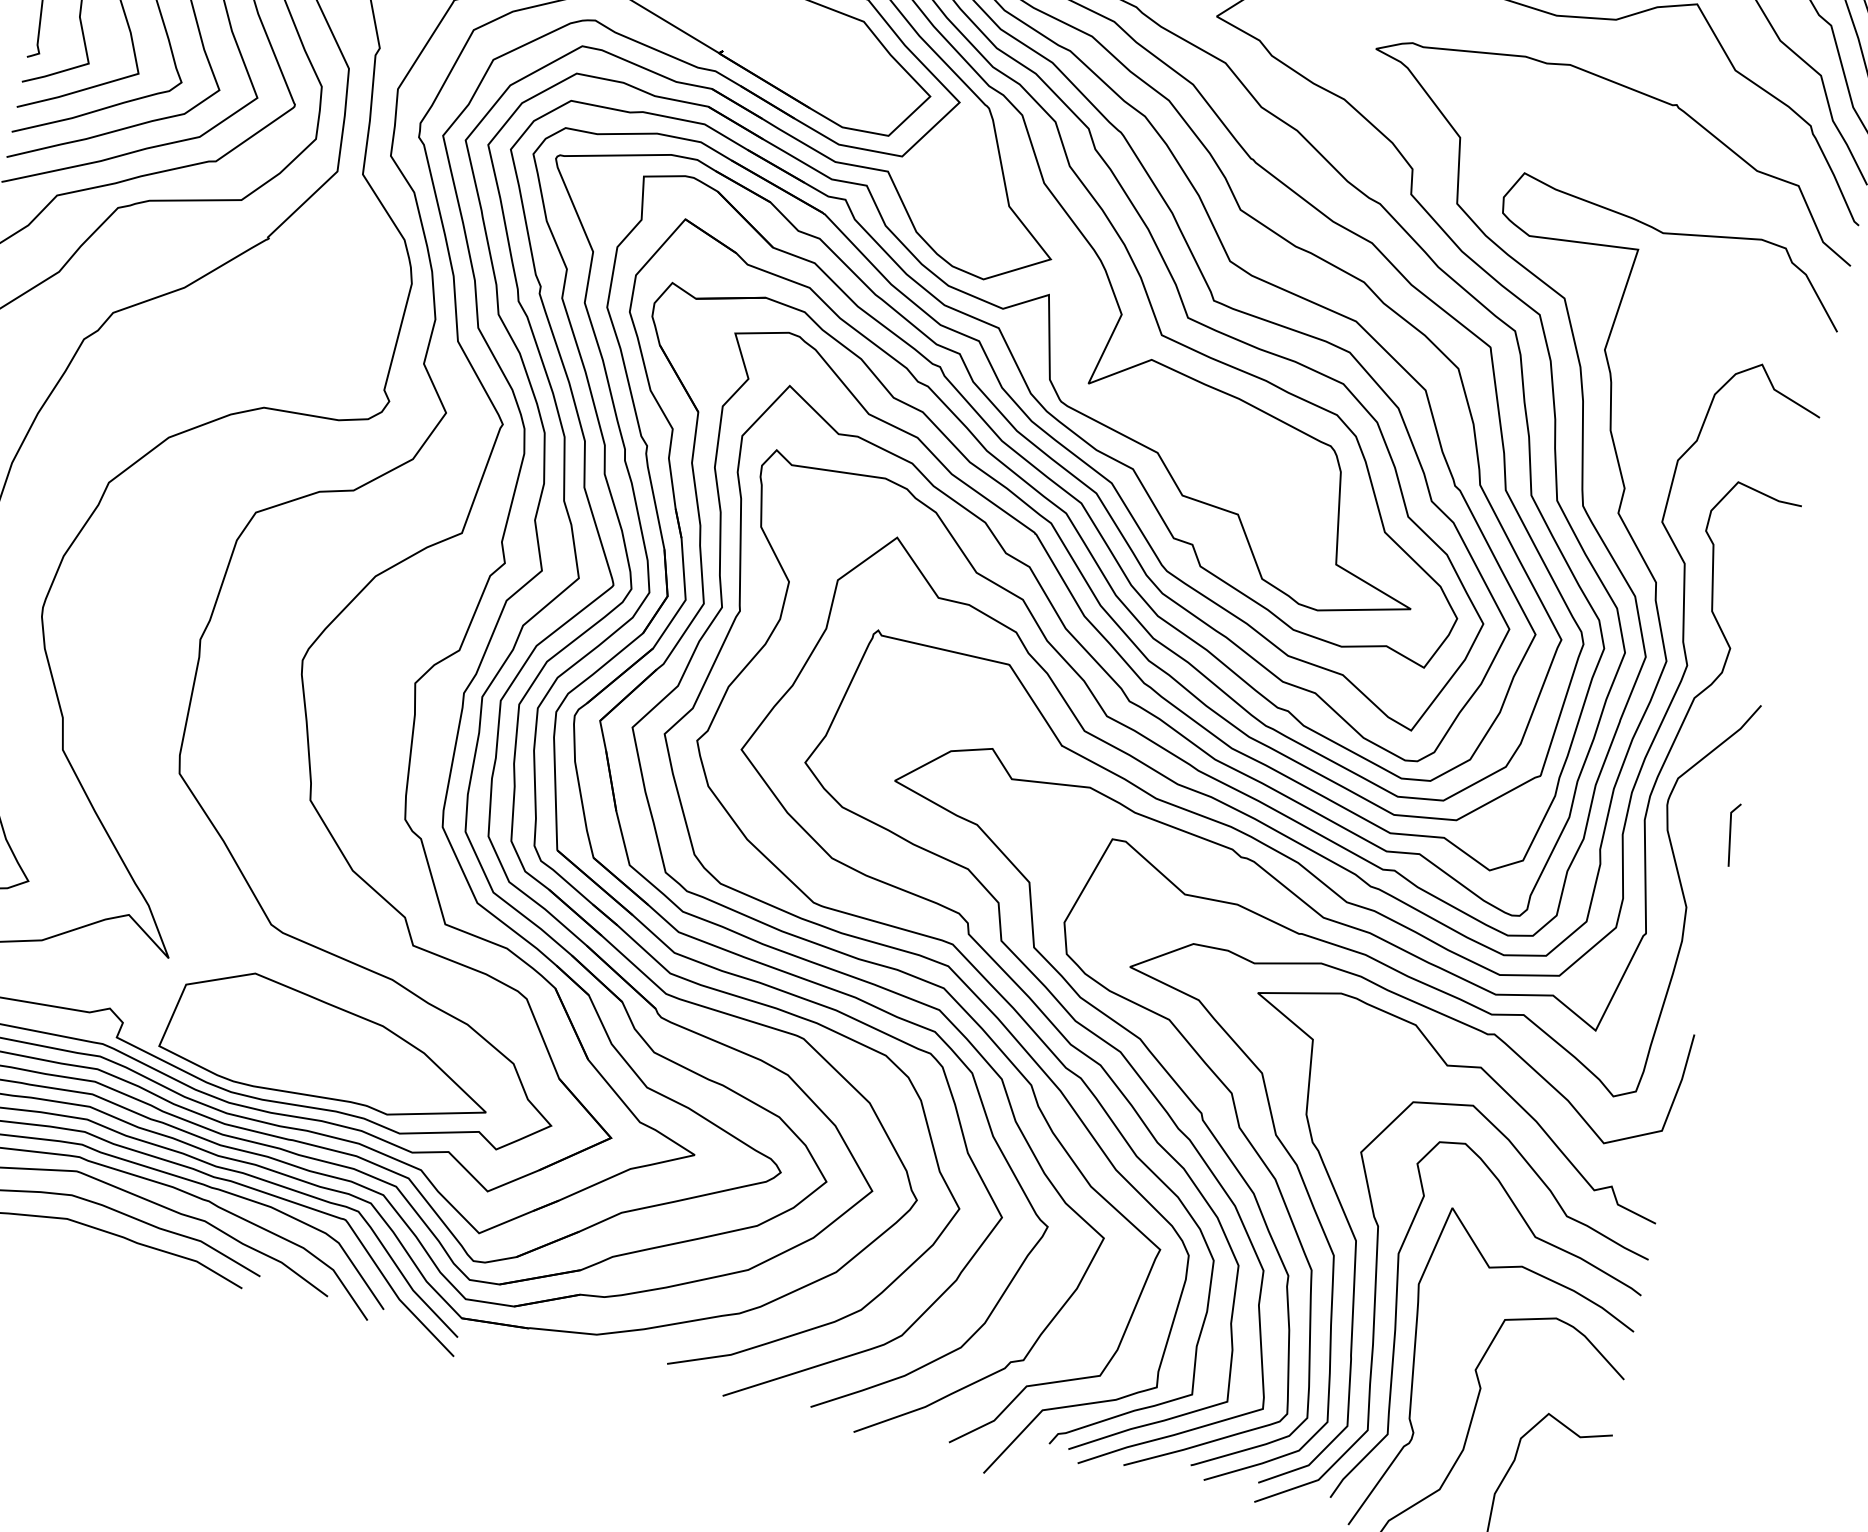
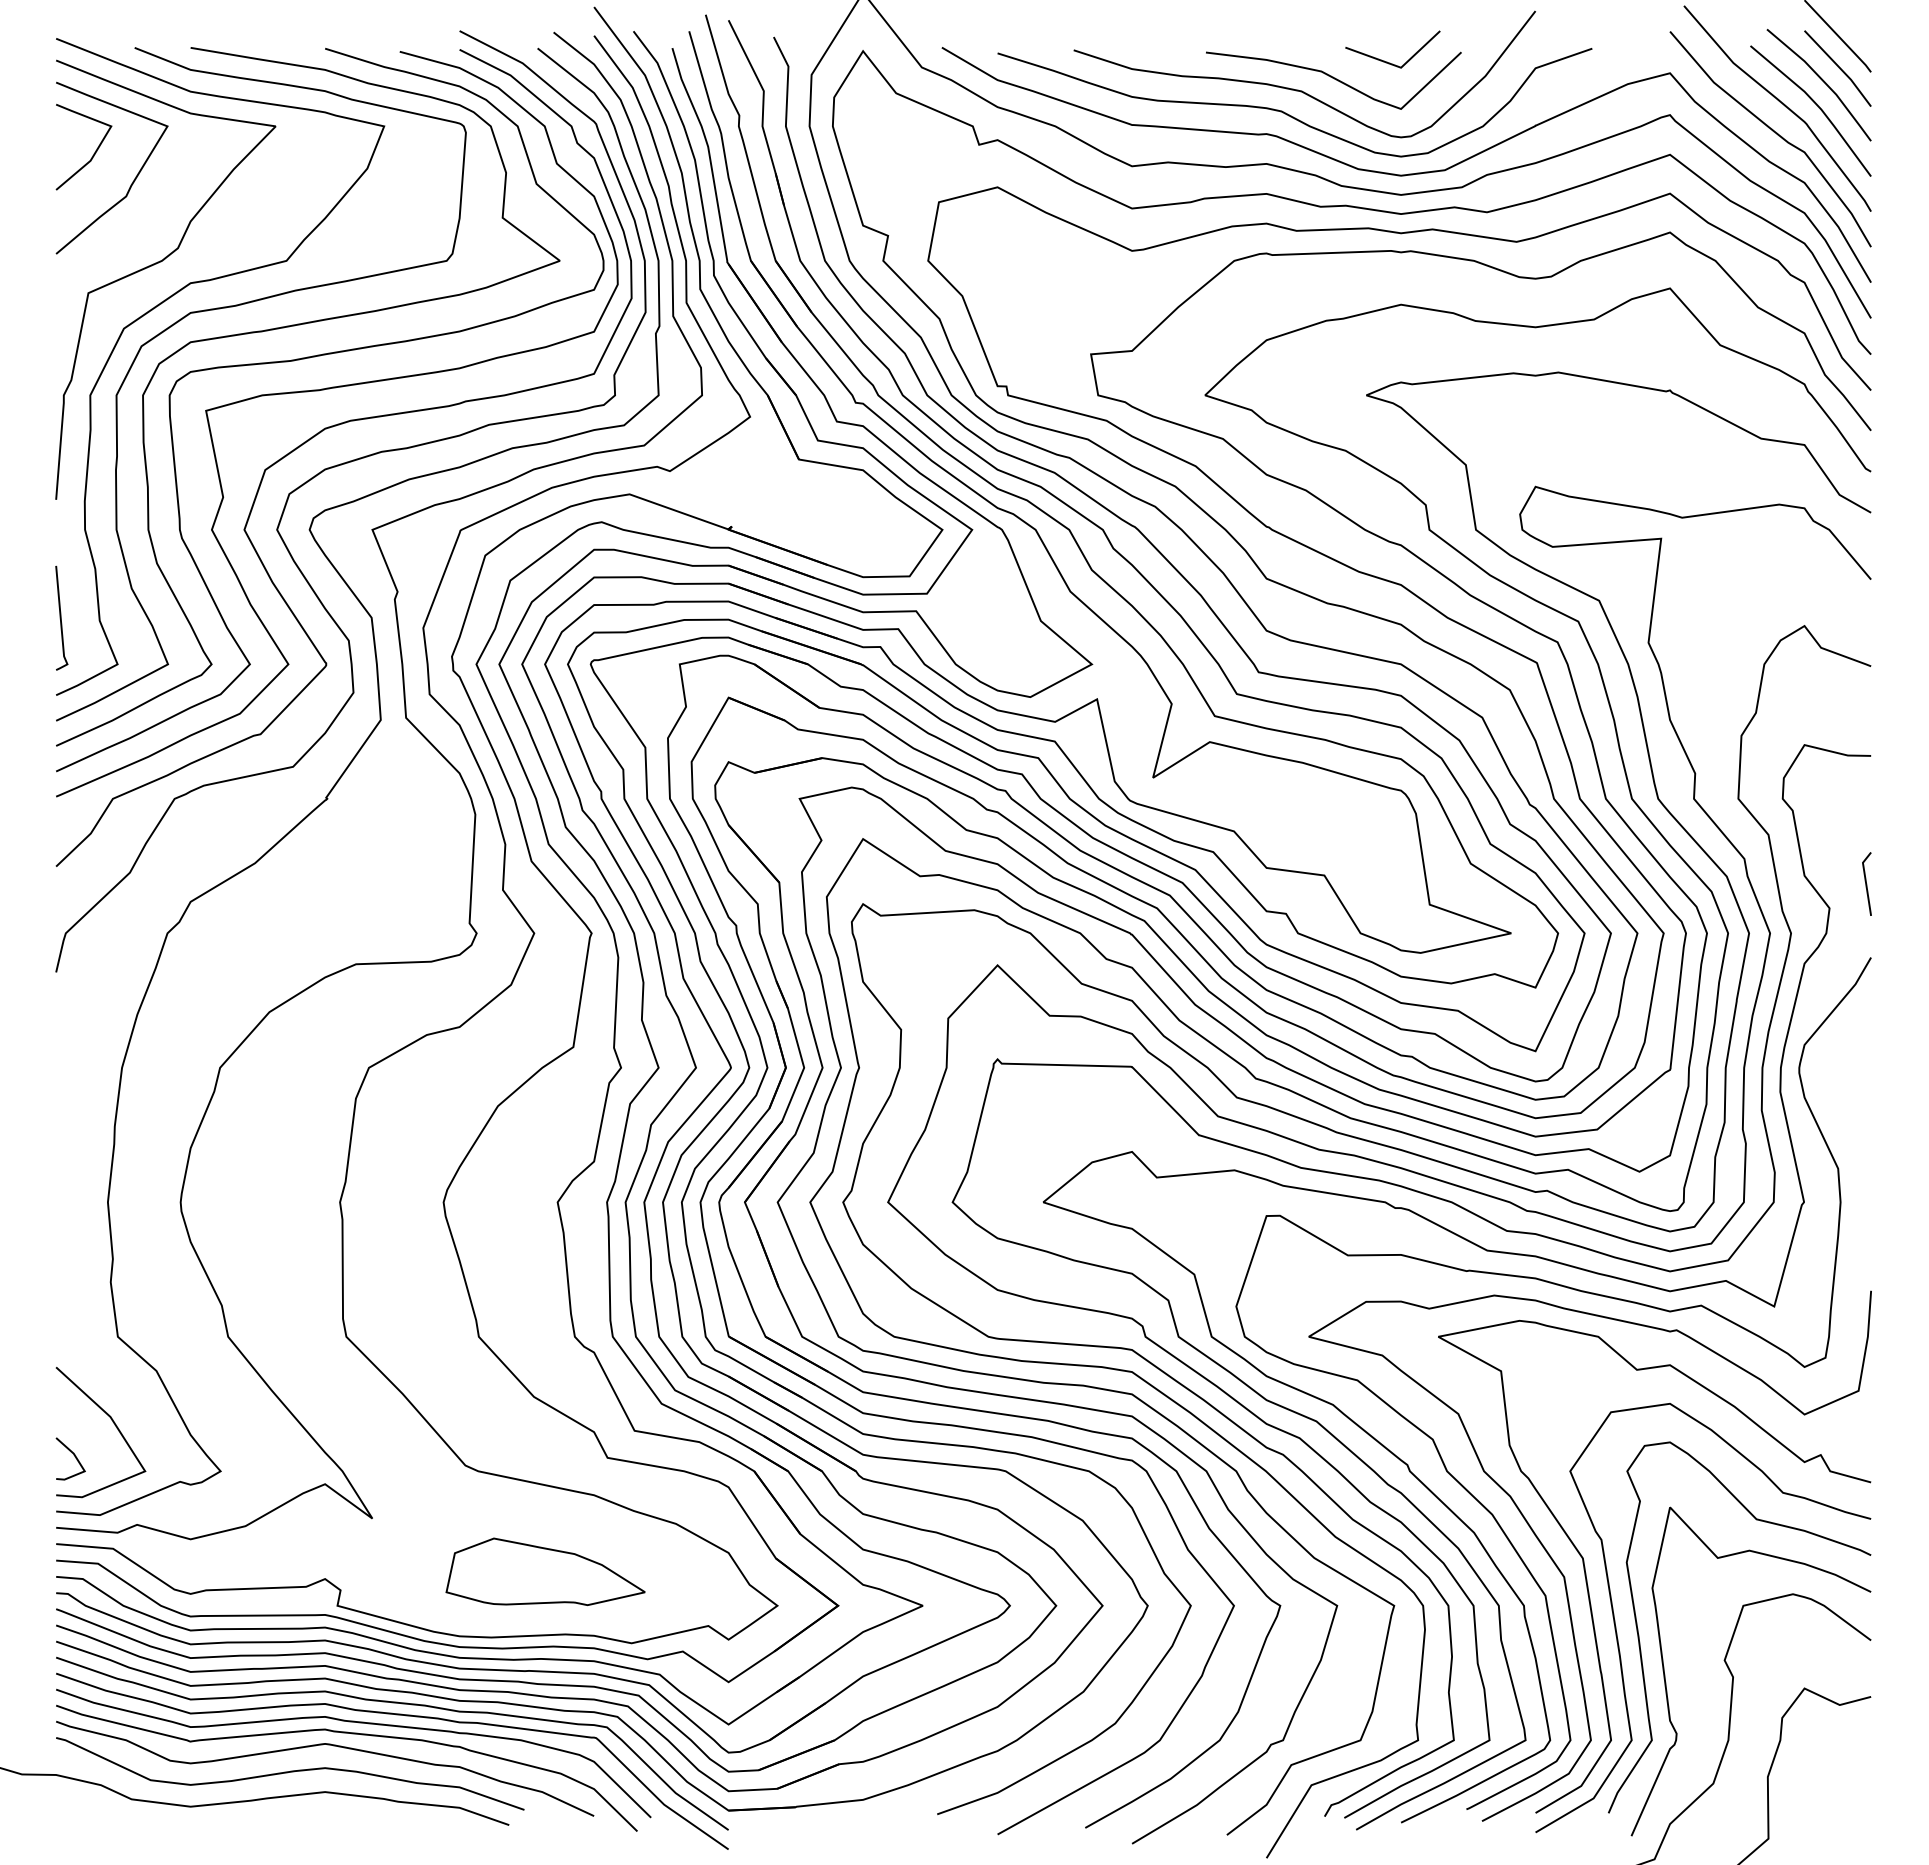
line: (1730, 833) -> (1866, 883), moved
part: (329, 1045) -> (545, 1571), size x0.6

